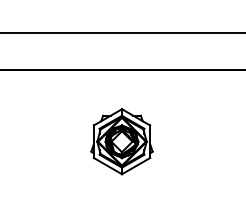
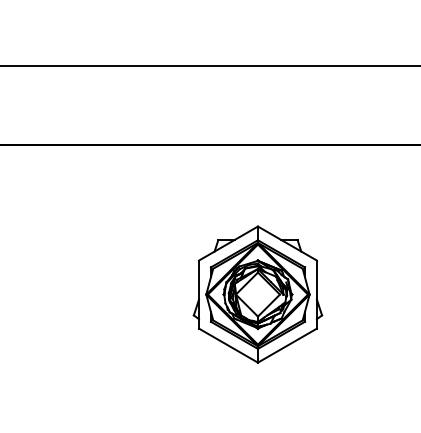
part: (121, 141) -> (256, 294), moved

